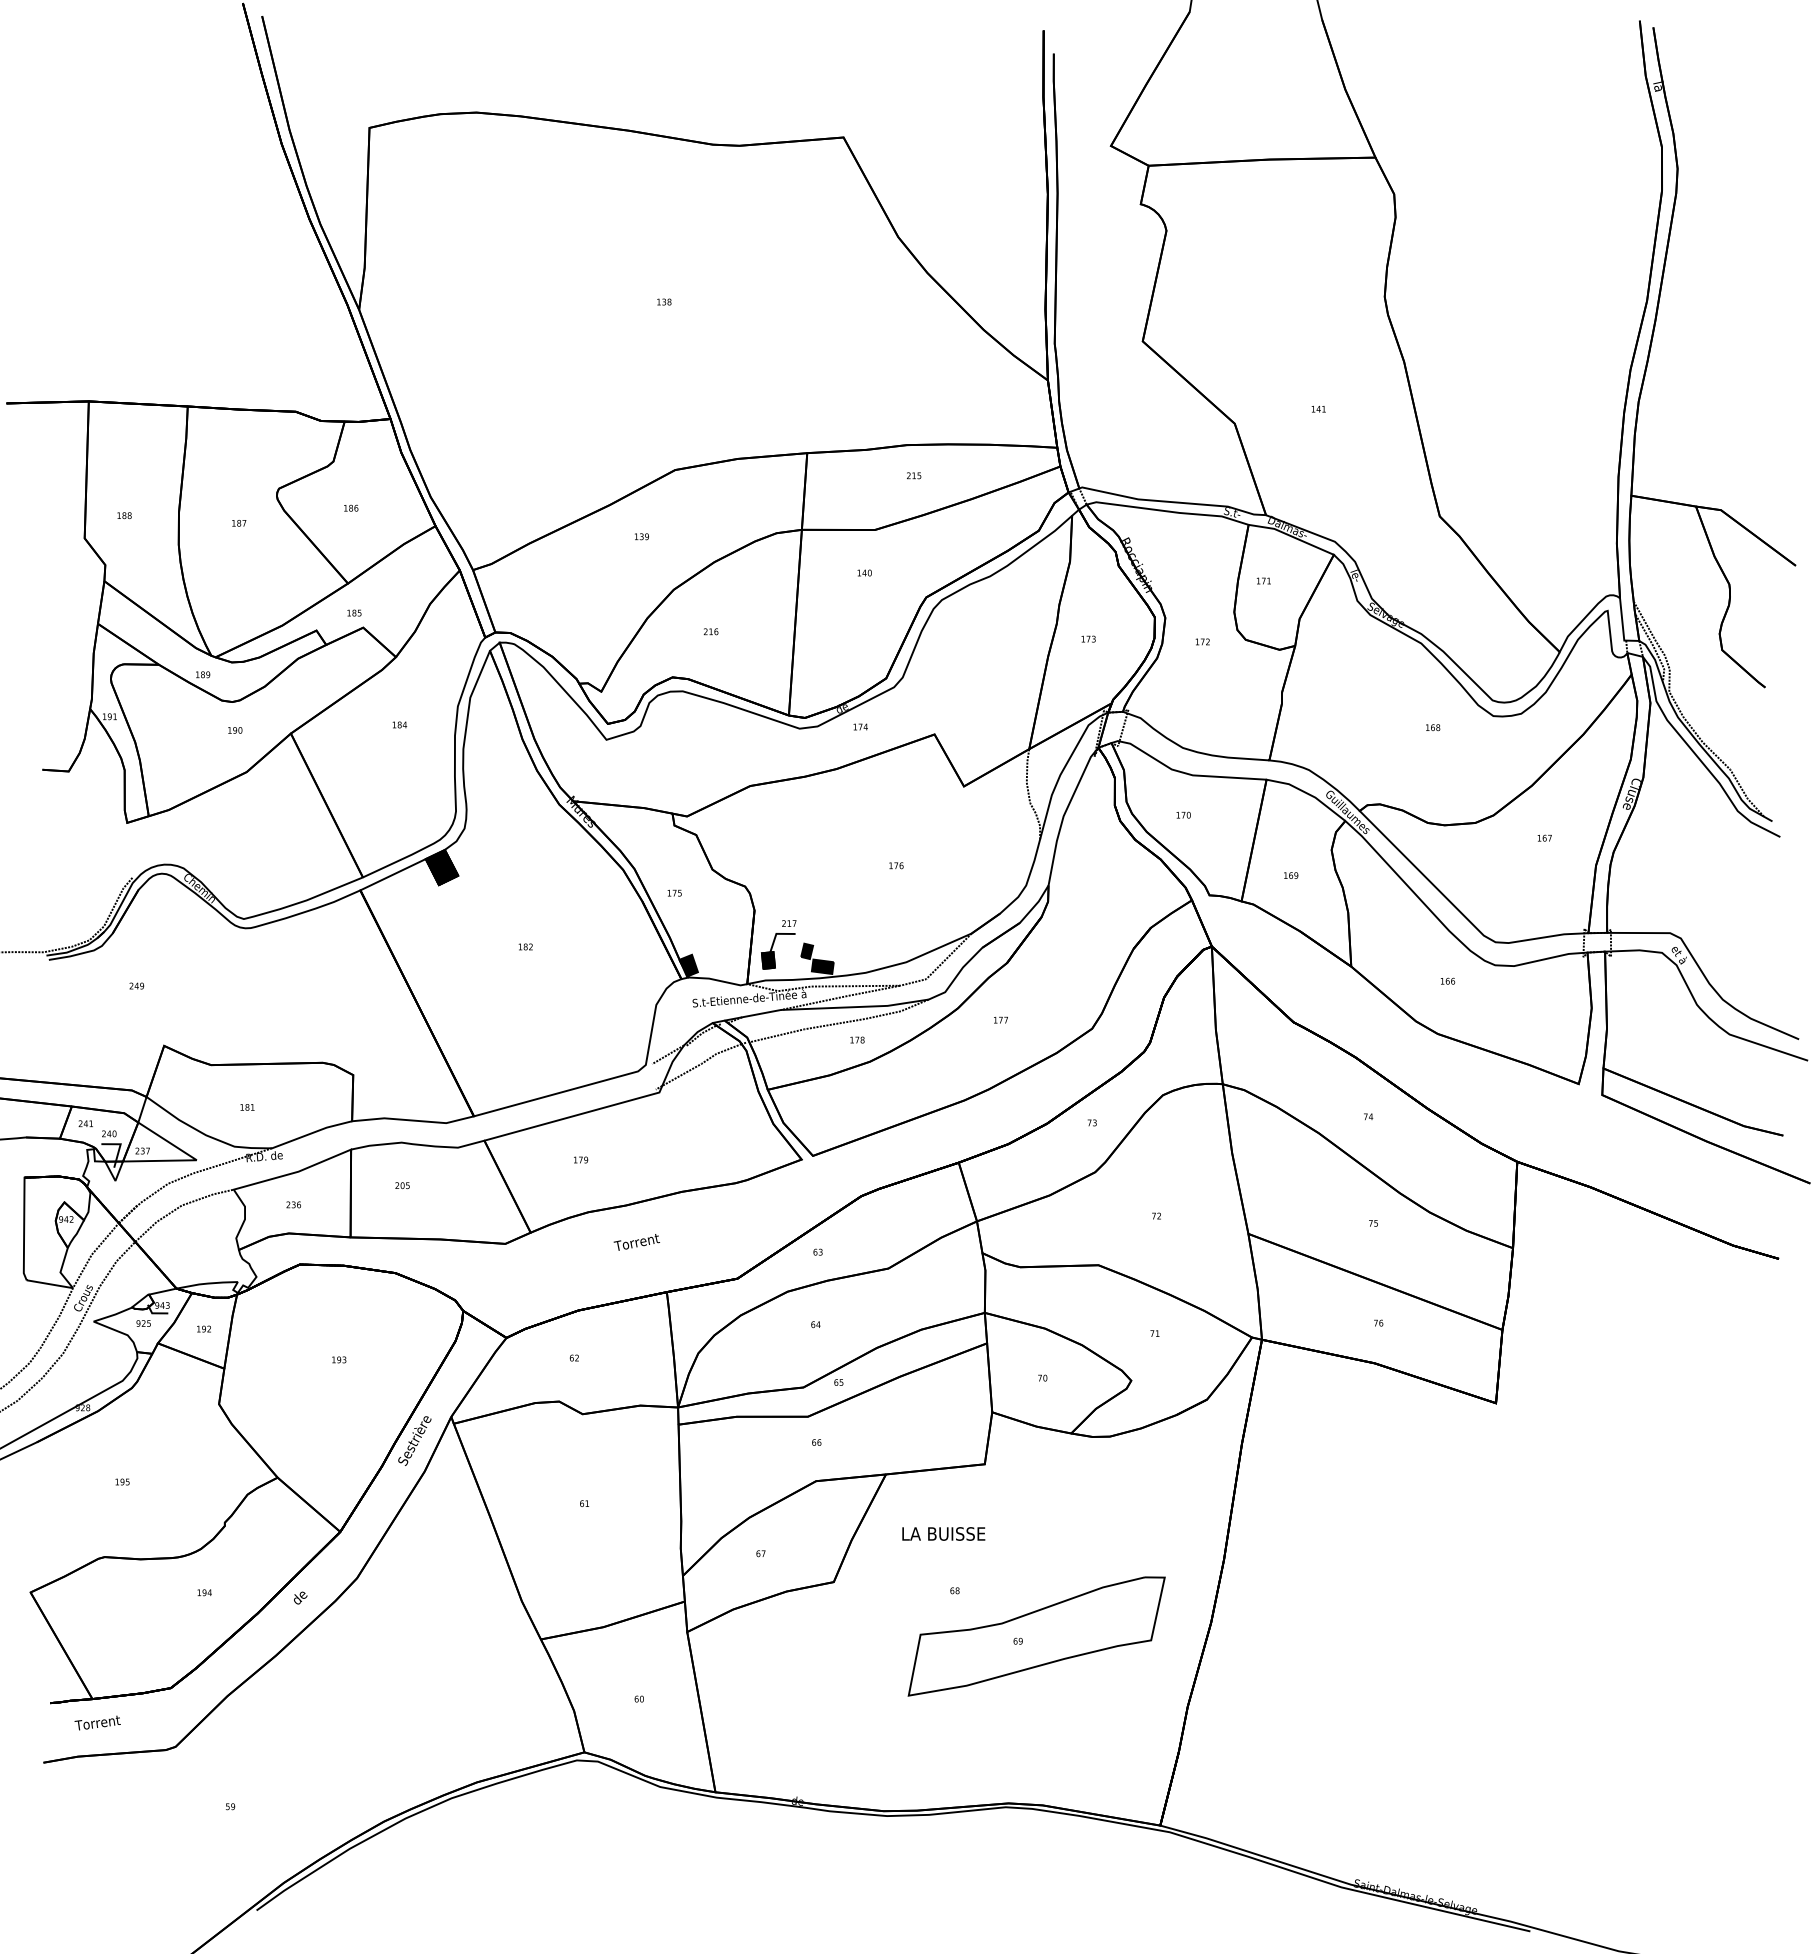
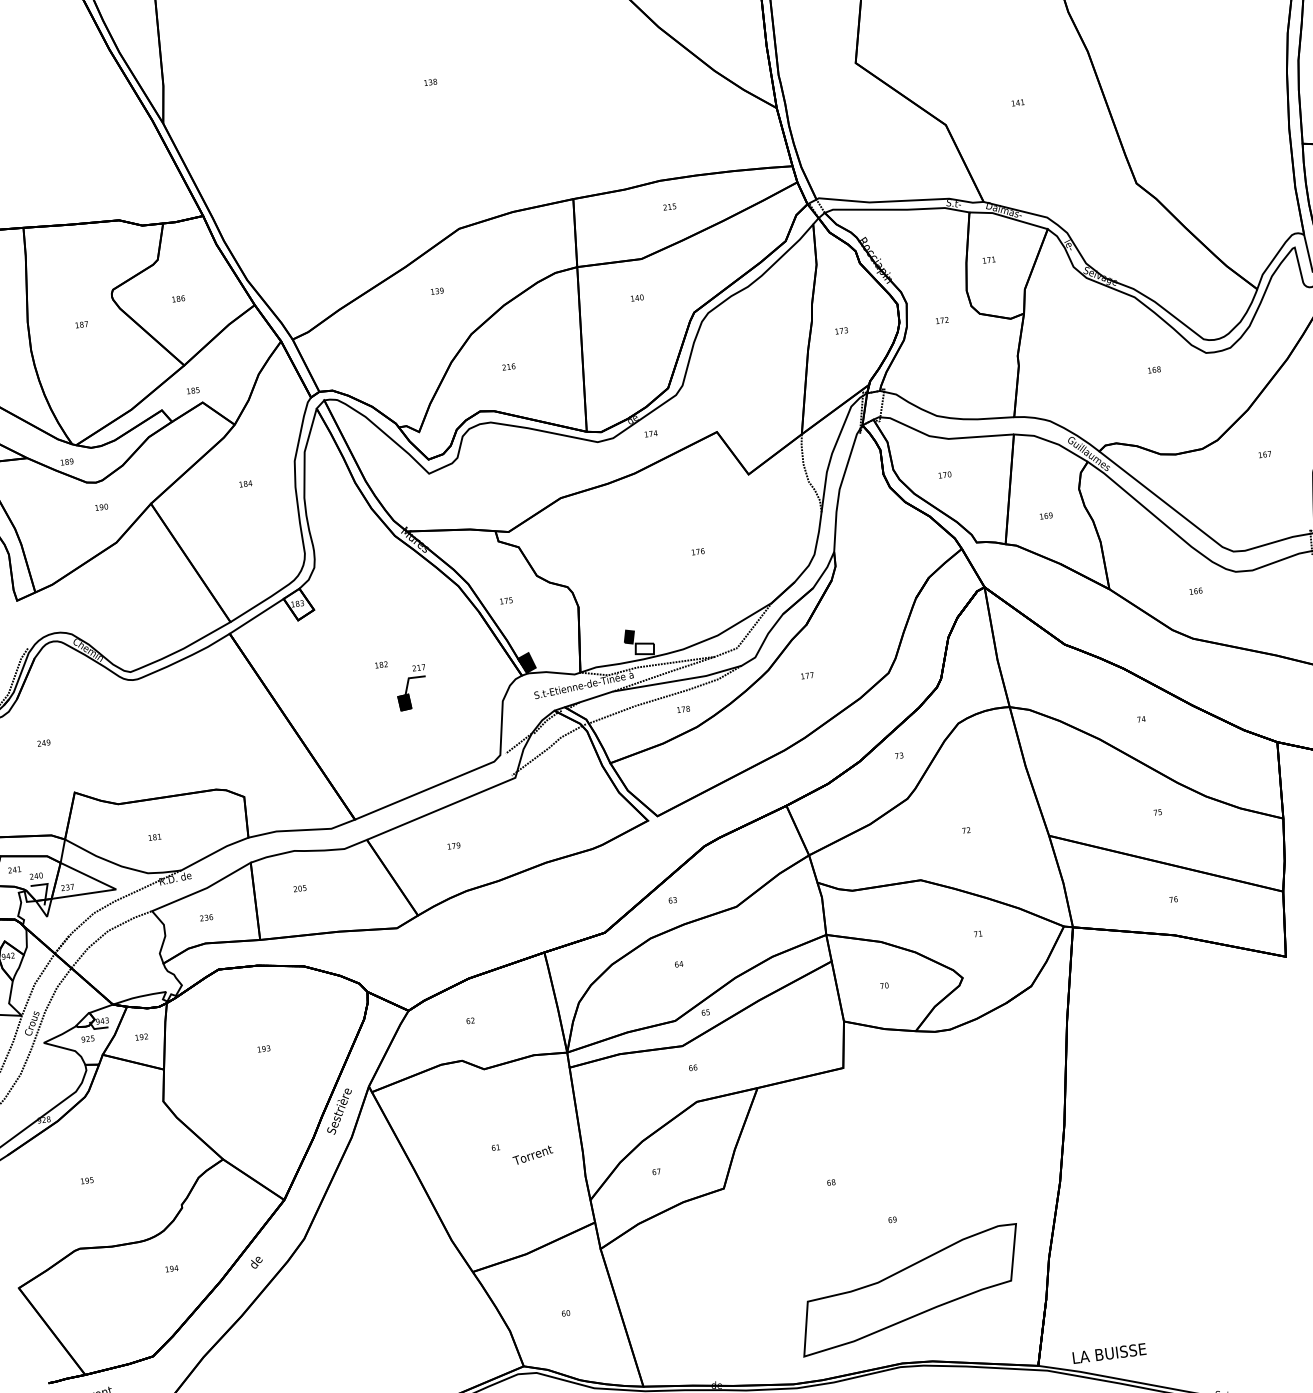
fill: (441, 867) -> (298, 604), removed
part: (778, 944) -> (411, 687), moved
fill: (822, 966) -> (644, 648), removed
text: (636, 1242) -> (532, 1155), moved
text: (943, 1533) -> (1109, 1353), moved
part: (1036, 1636) -> (909, 1290), moved

